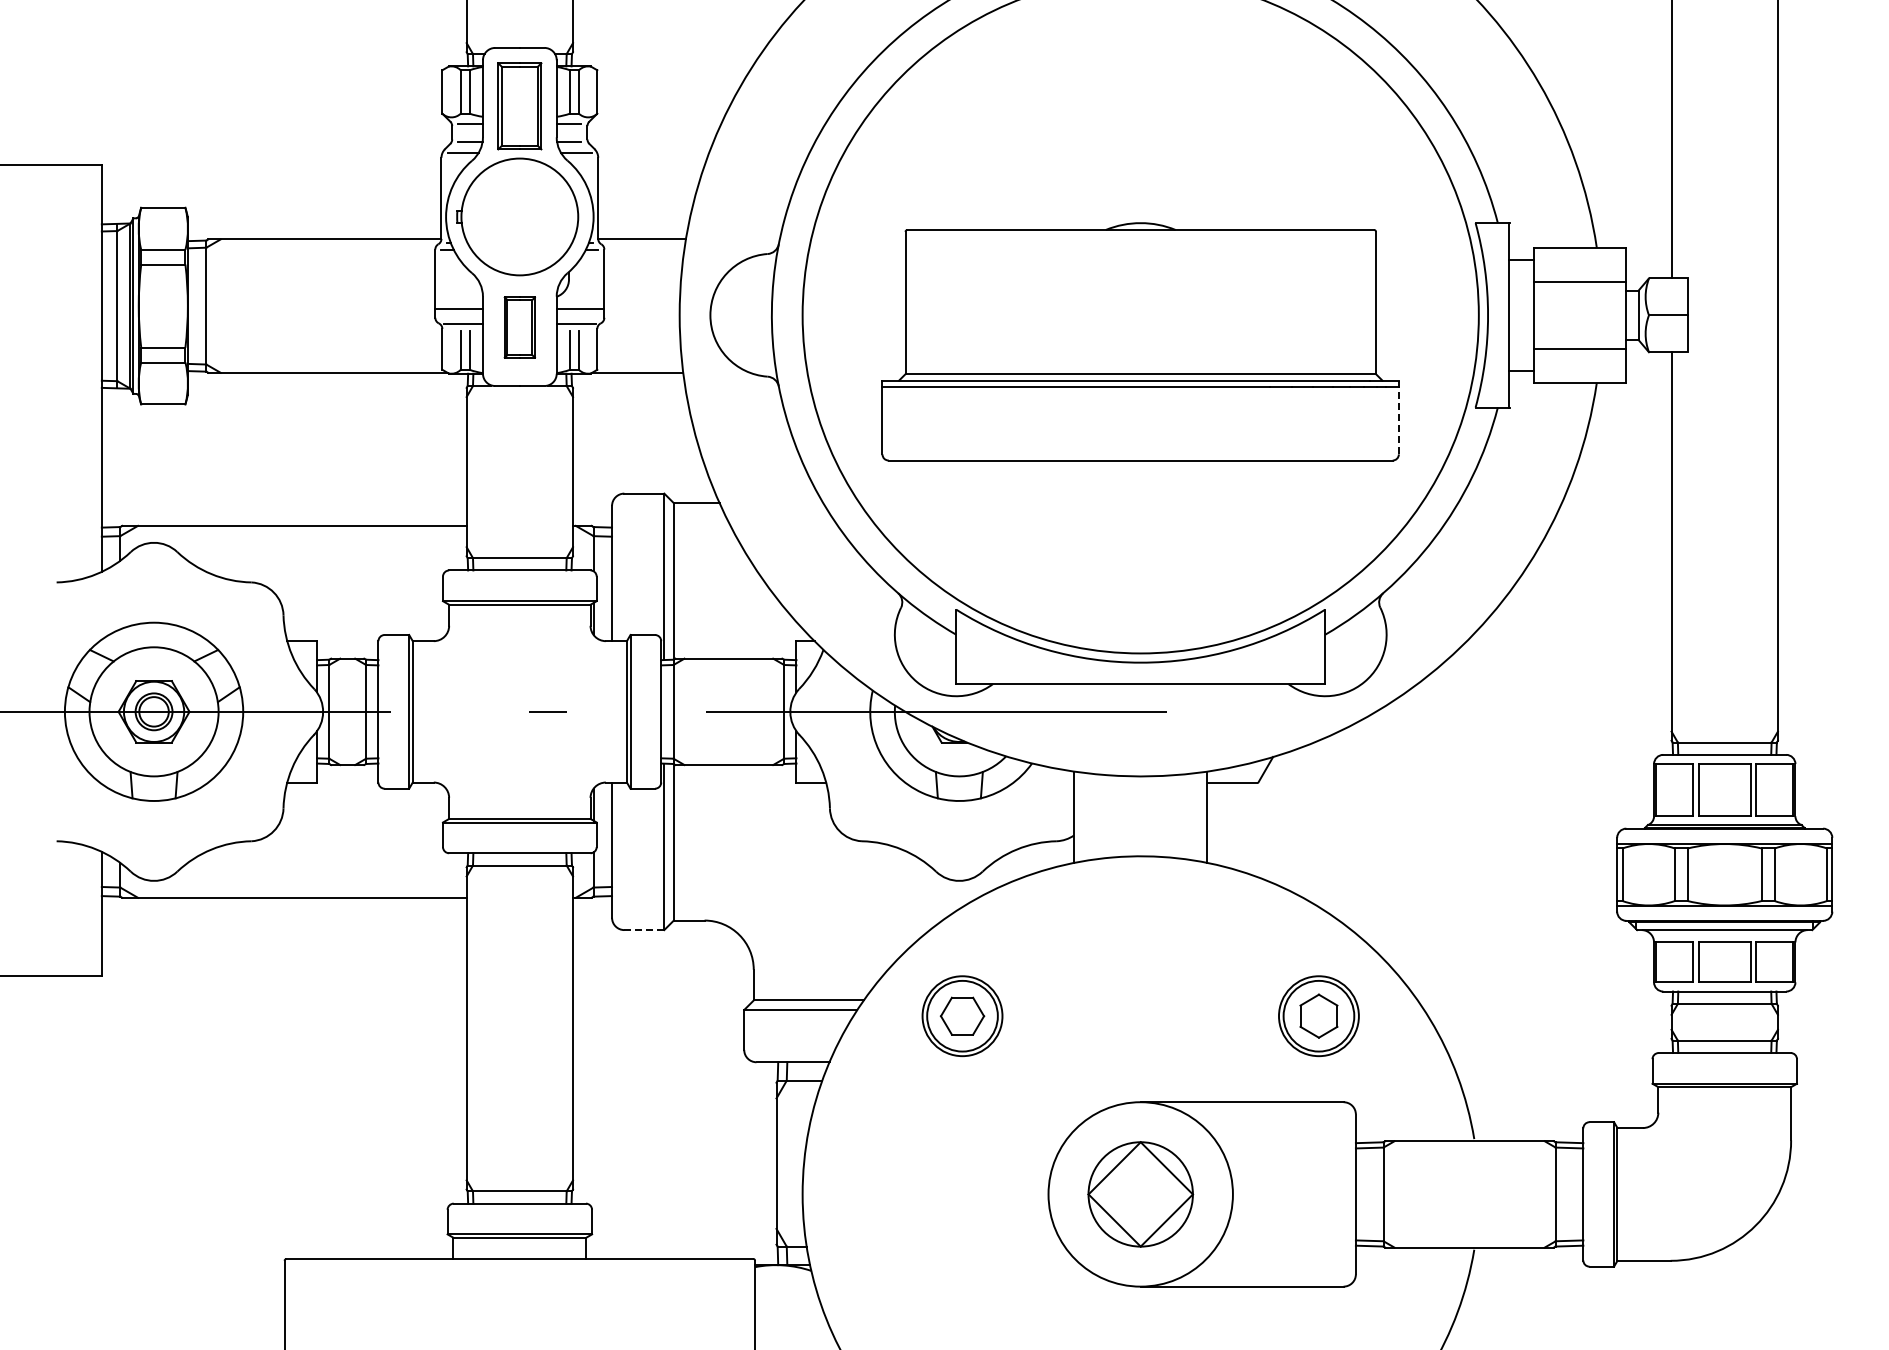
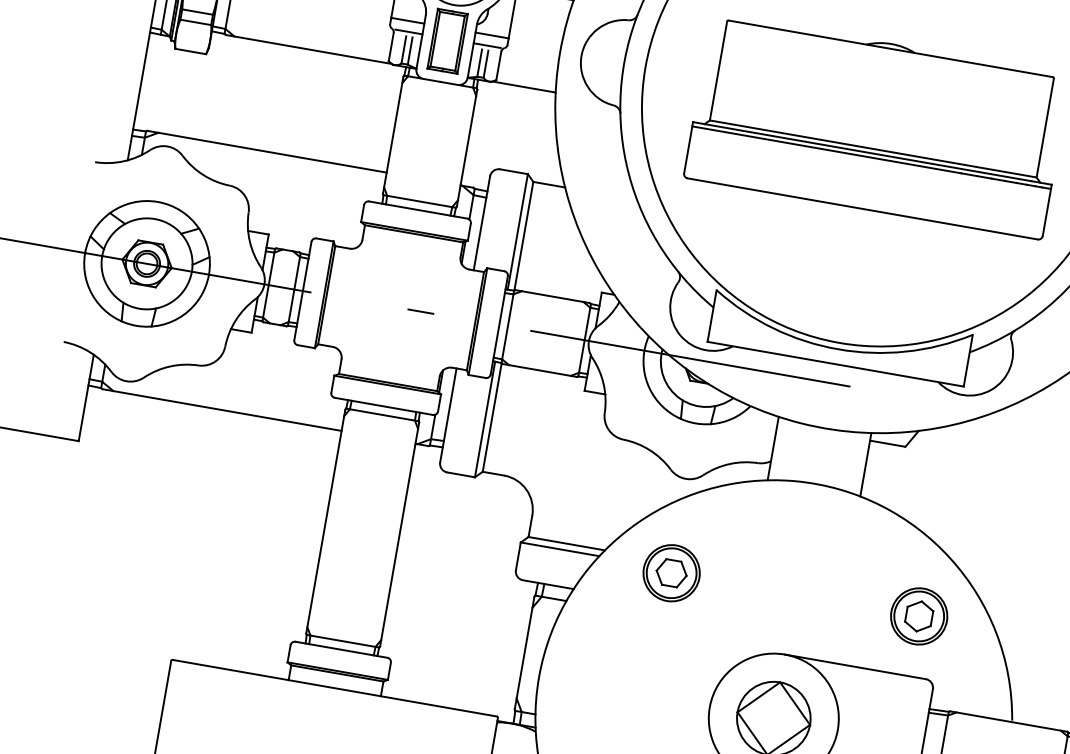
part: (519, 327) -> (447, 41), size x1.43
line: (1398, 417) -> (1047, 210), dashed -> solid
line: (644, 930) -> (461, 475), dashed -> solid

